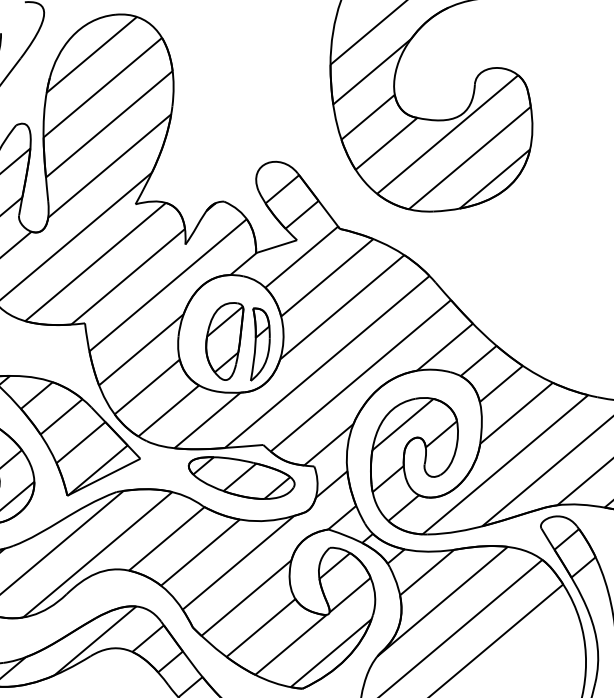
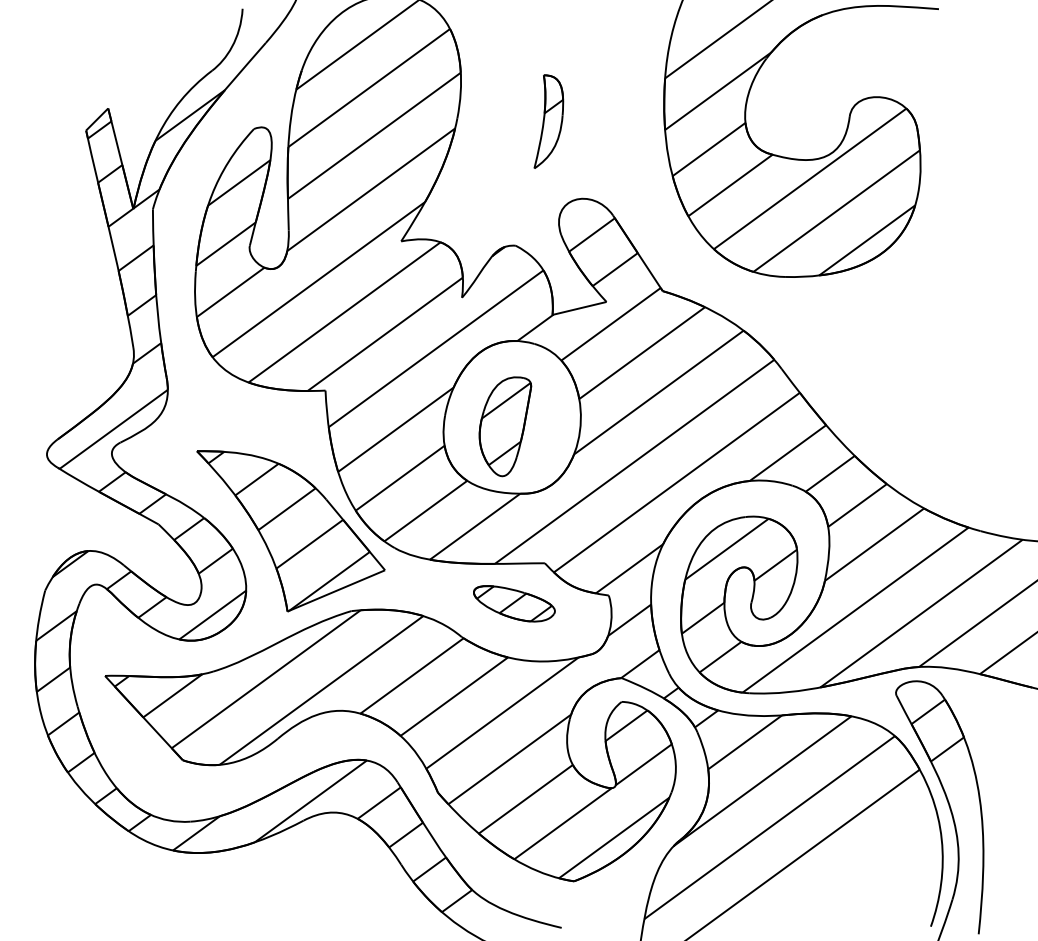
part: (259, 343) -> (548, 121), moved
part: (241, 477) -> (514, 603), size x0.6

